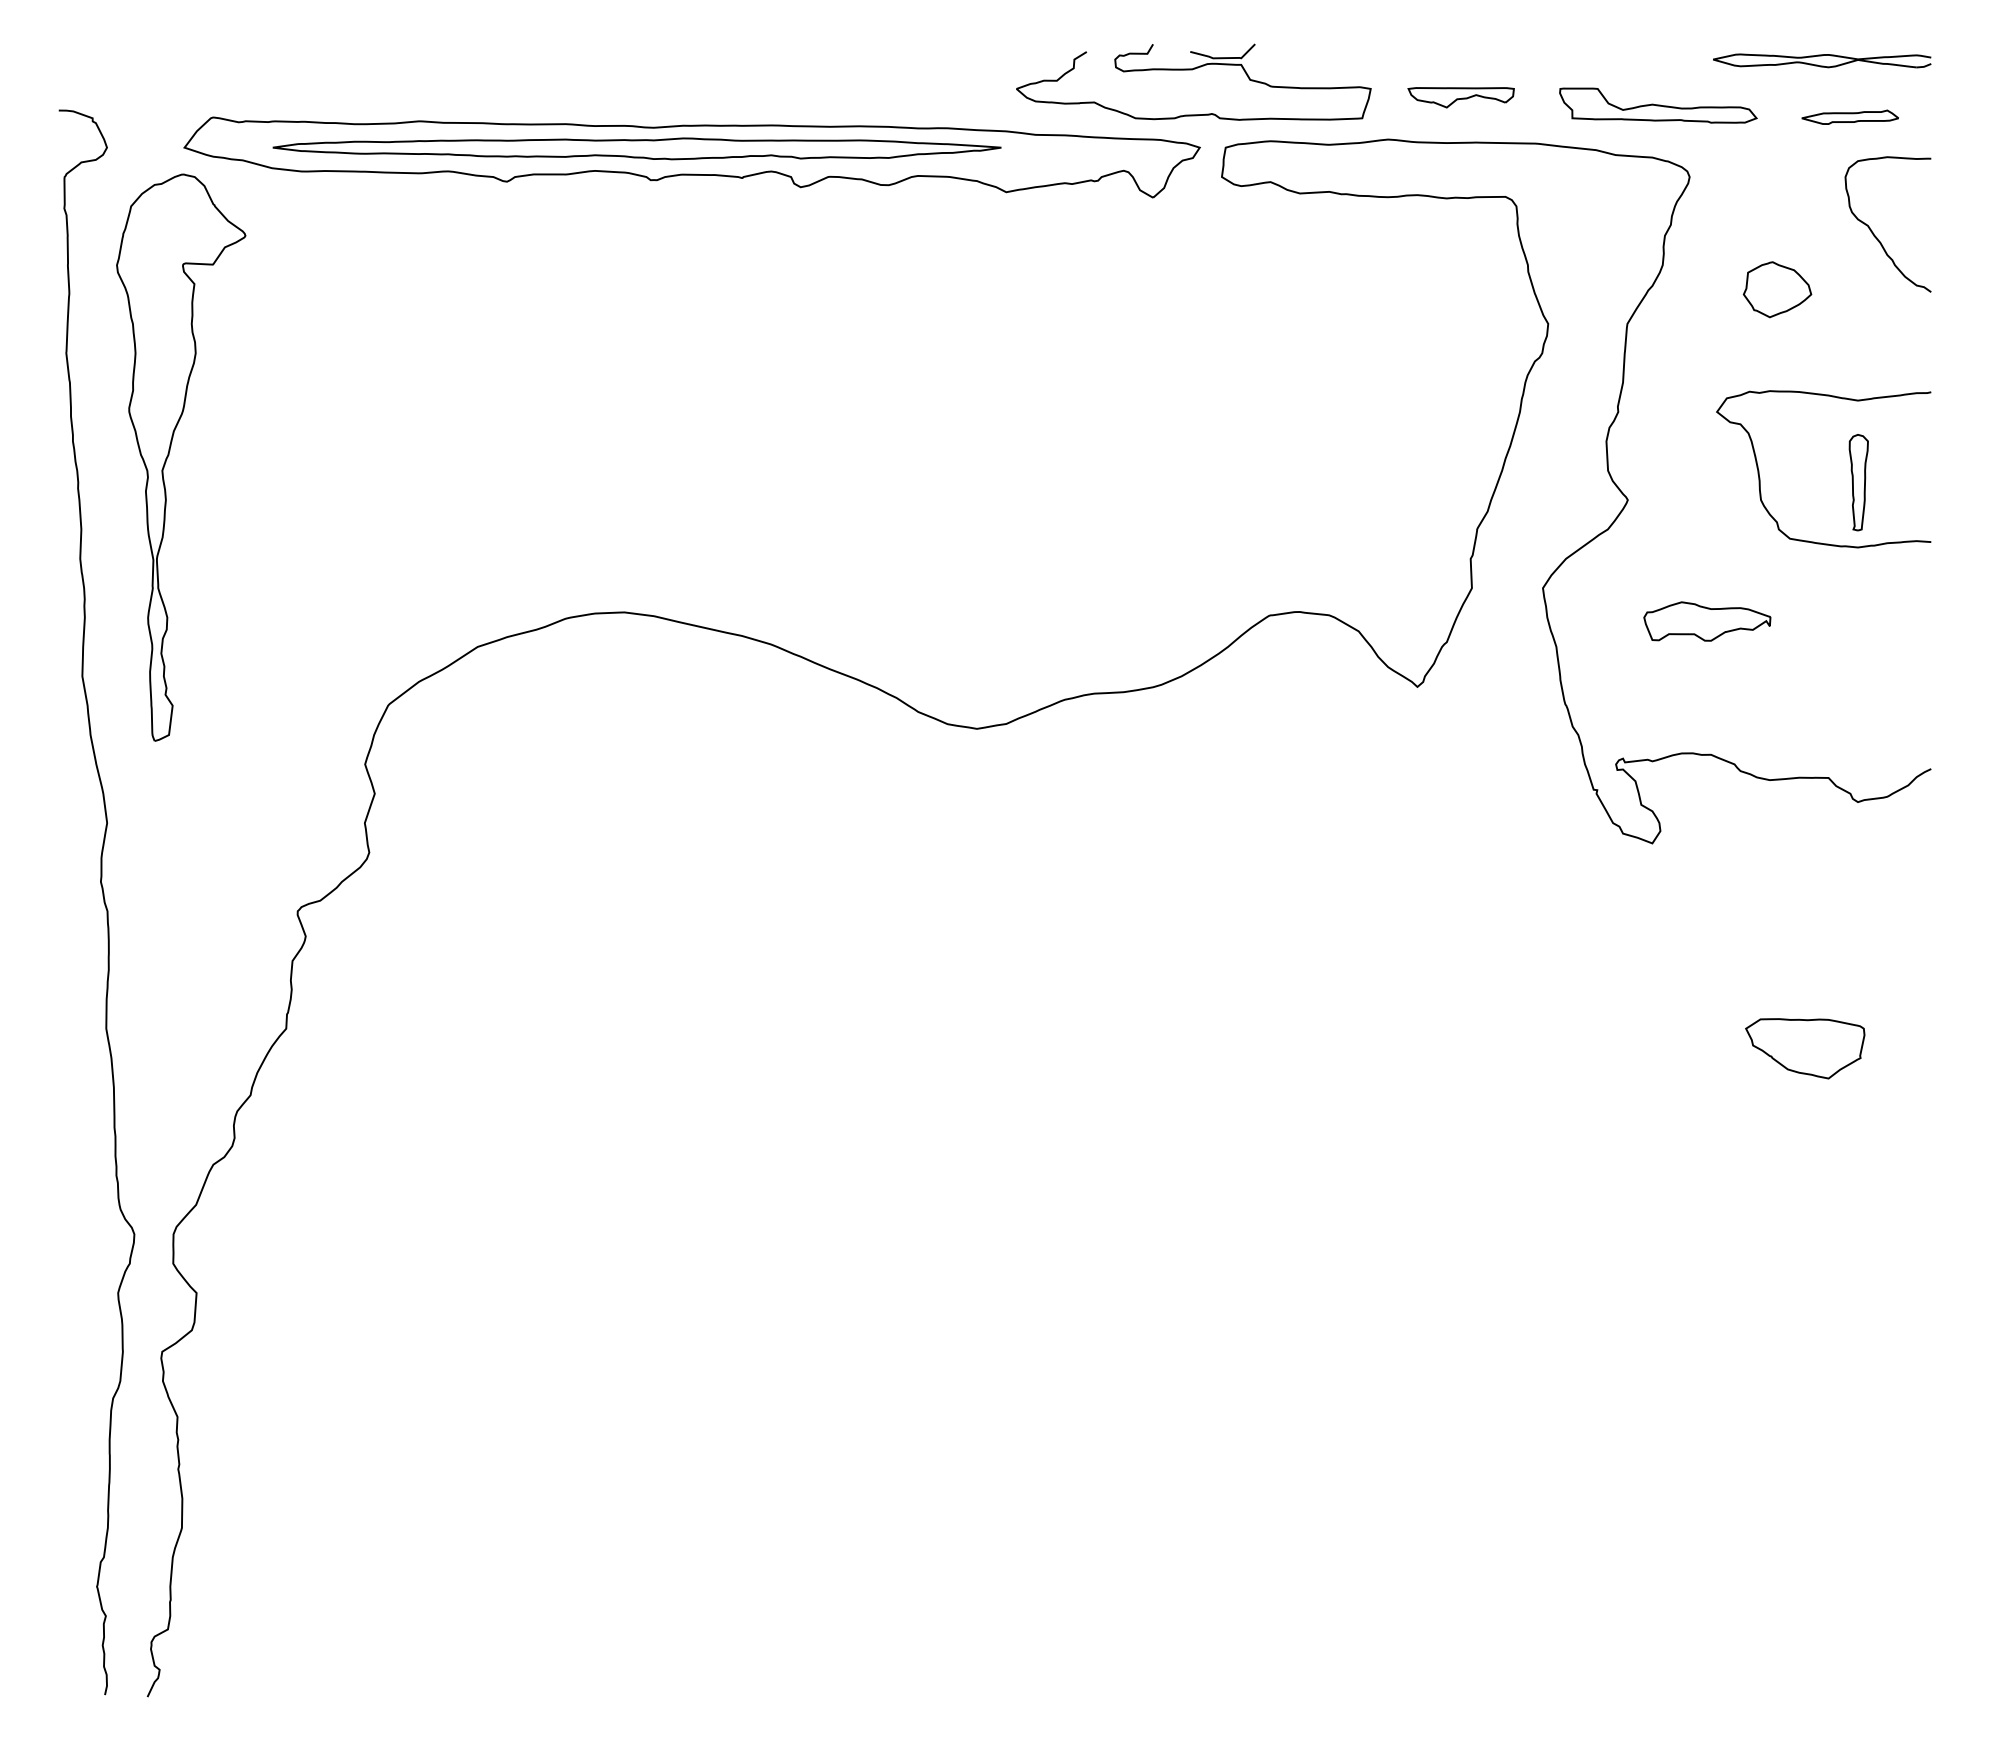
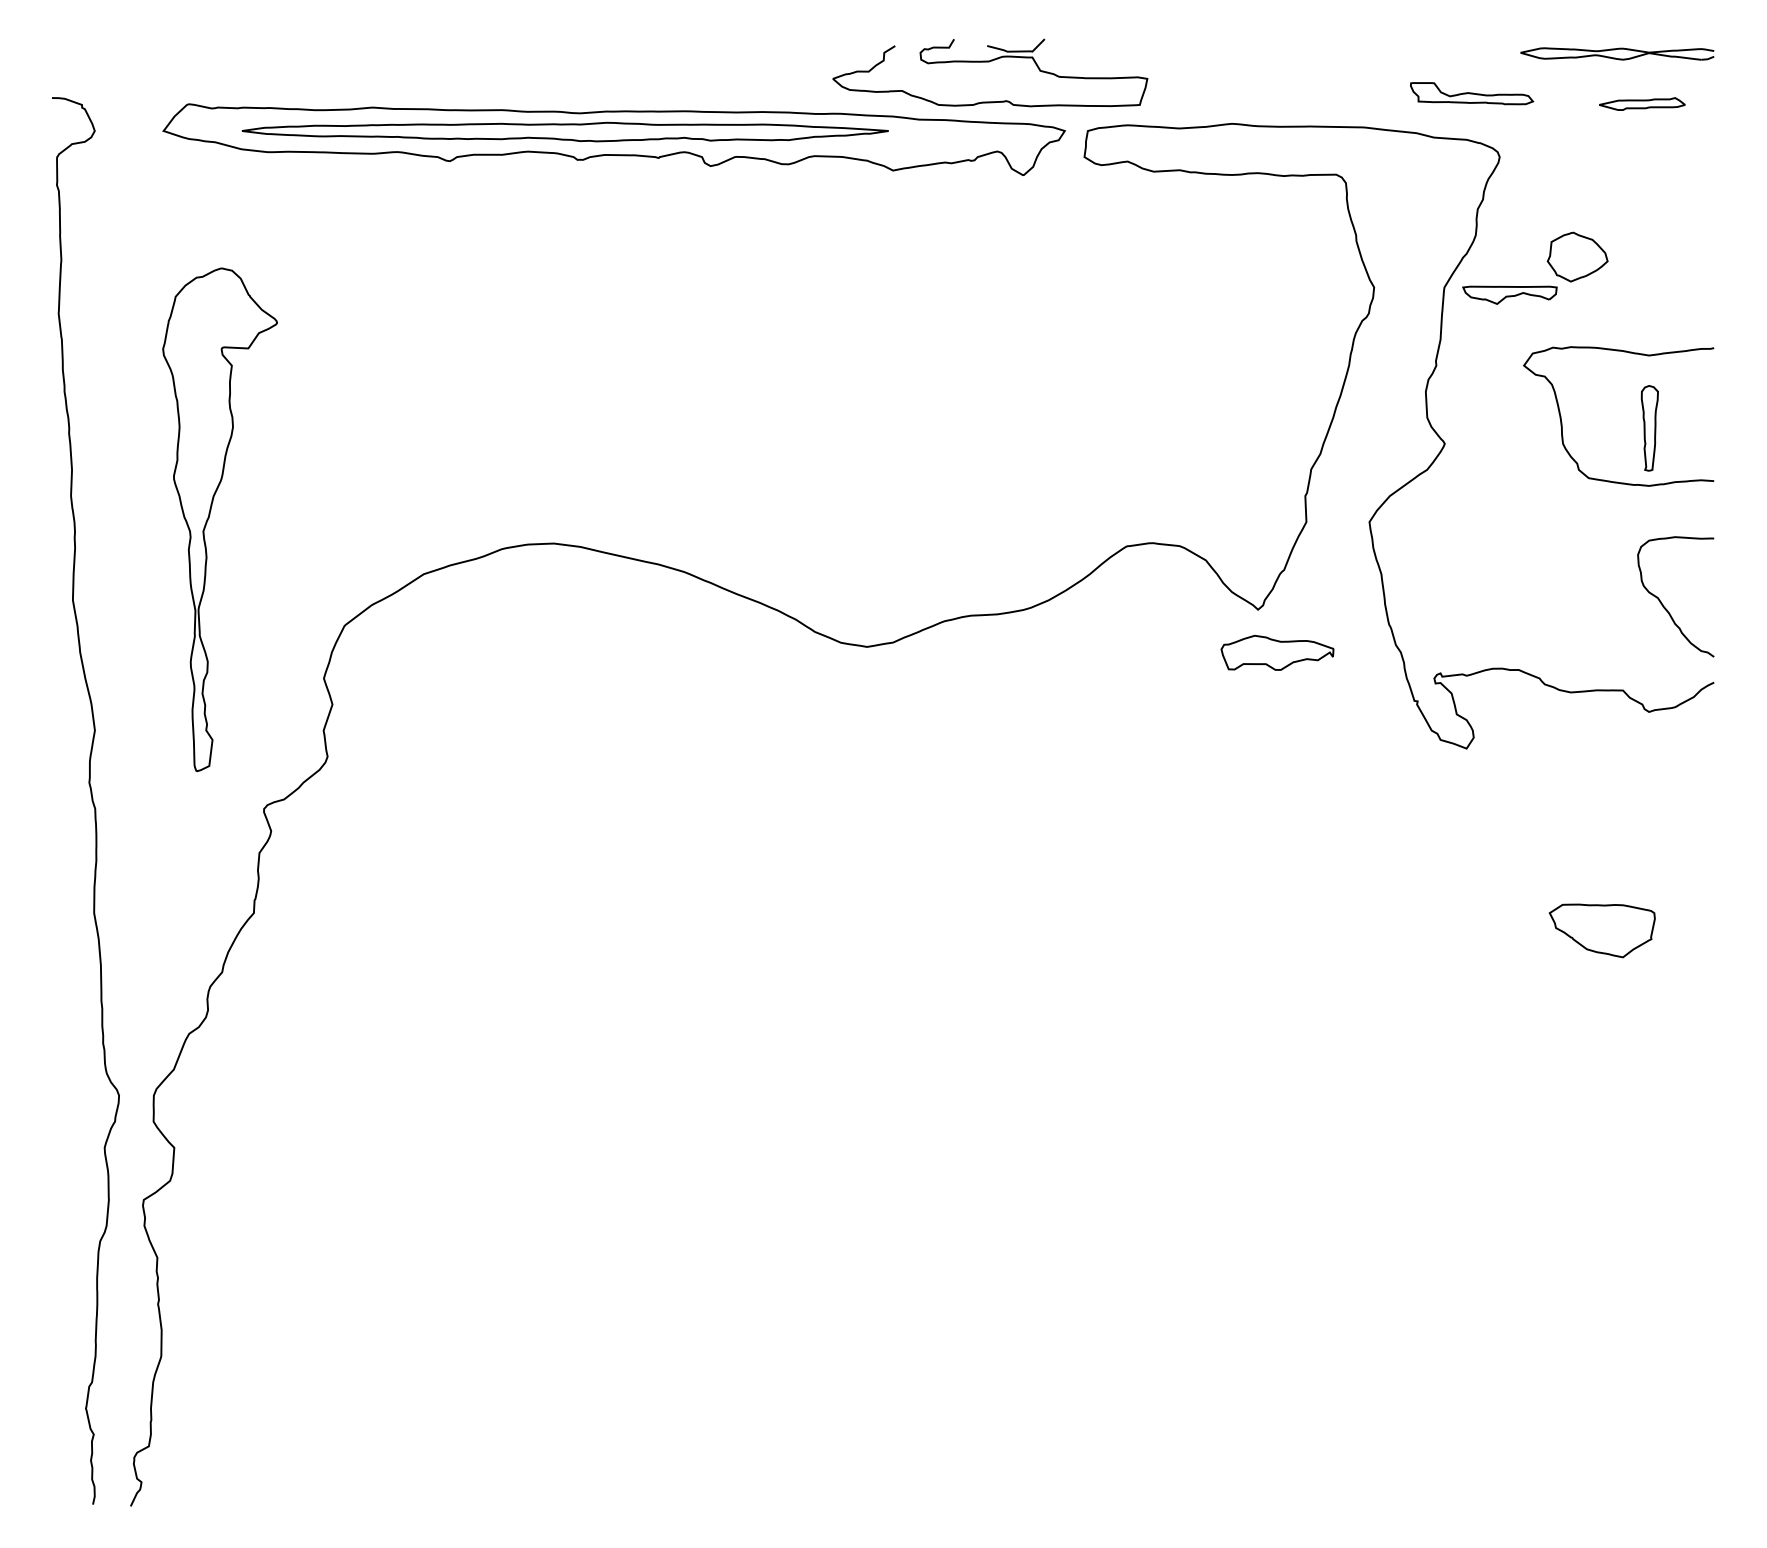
part: (1192, 70) -> (989, 62), moved
part: (1460, 97) -> (1509, 295), moved
part: (1658, 105) -> (1472, 93), size x0.7
curve: (1874, 233) -> (1663, 604), moved
part: (169, 455) -> (209, 517), moved
part: (1707, 621) -> (1277, 652), moved

